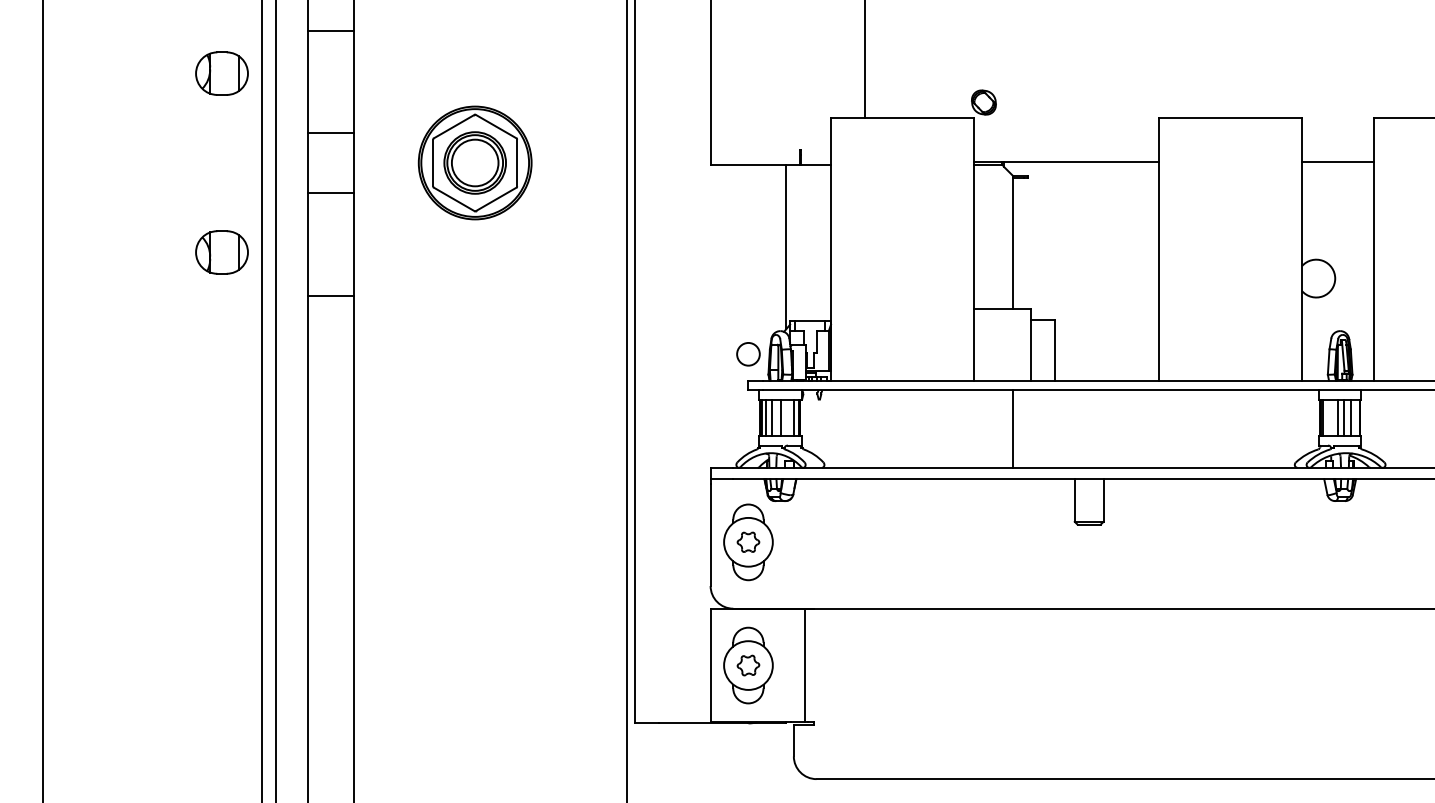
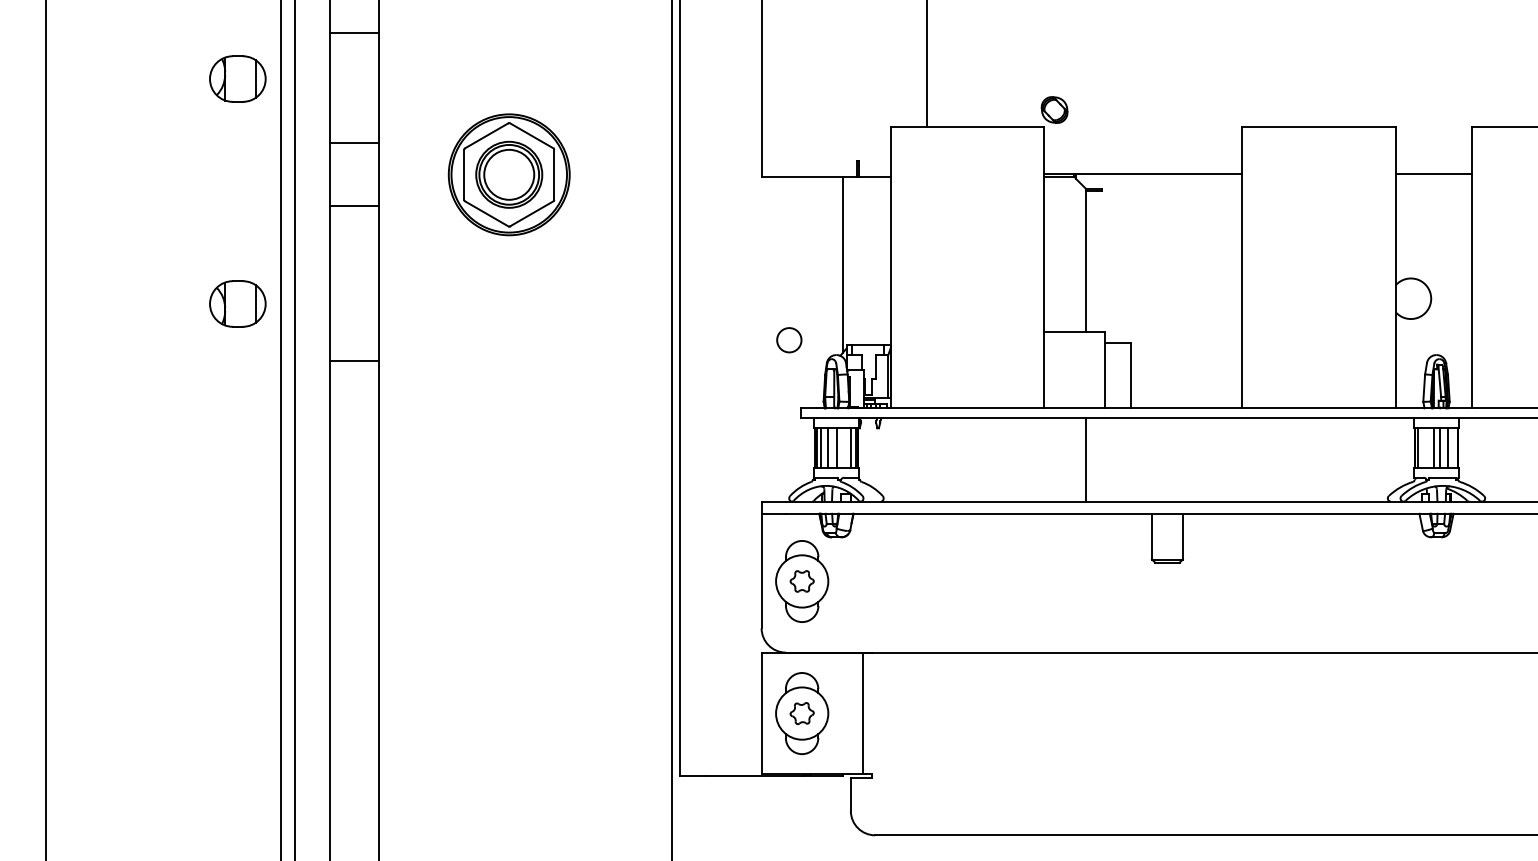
part: (221, 252) -> (237, 304), moved
line: (330, 295) -> (354, 360), moved
circle: (748, 354) -> (789, 340), moved

